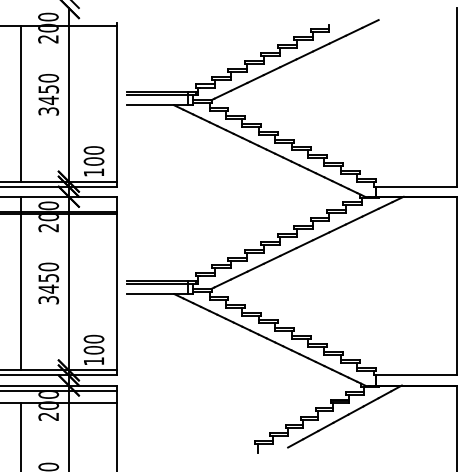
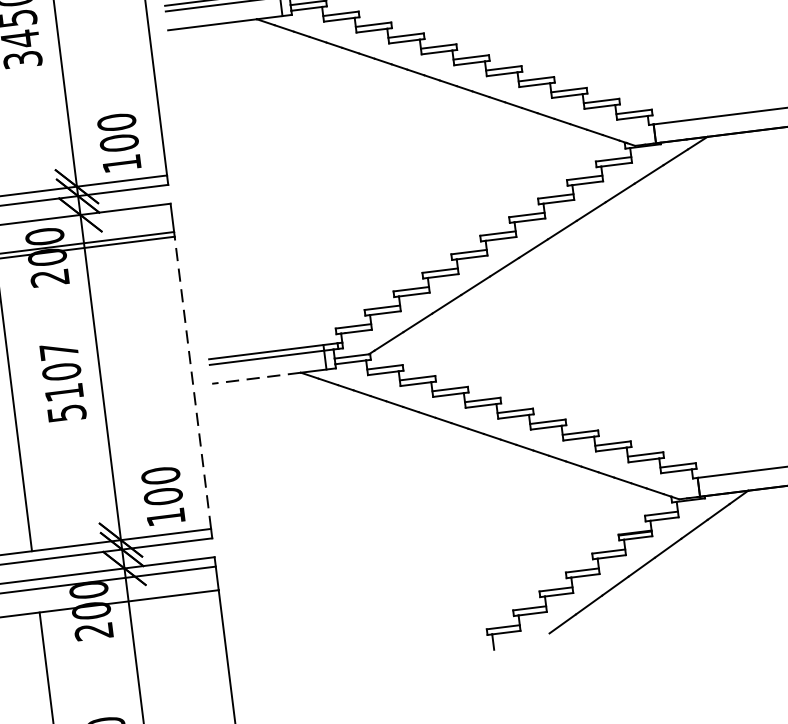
text: (48, 282) -> (62, 380), 3450 -> 5107
line: (116, 291) -> (191, 381), solid -> dashed
line: (150, 294) -> (256, 378), solid -> dashed

